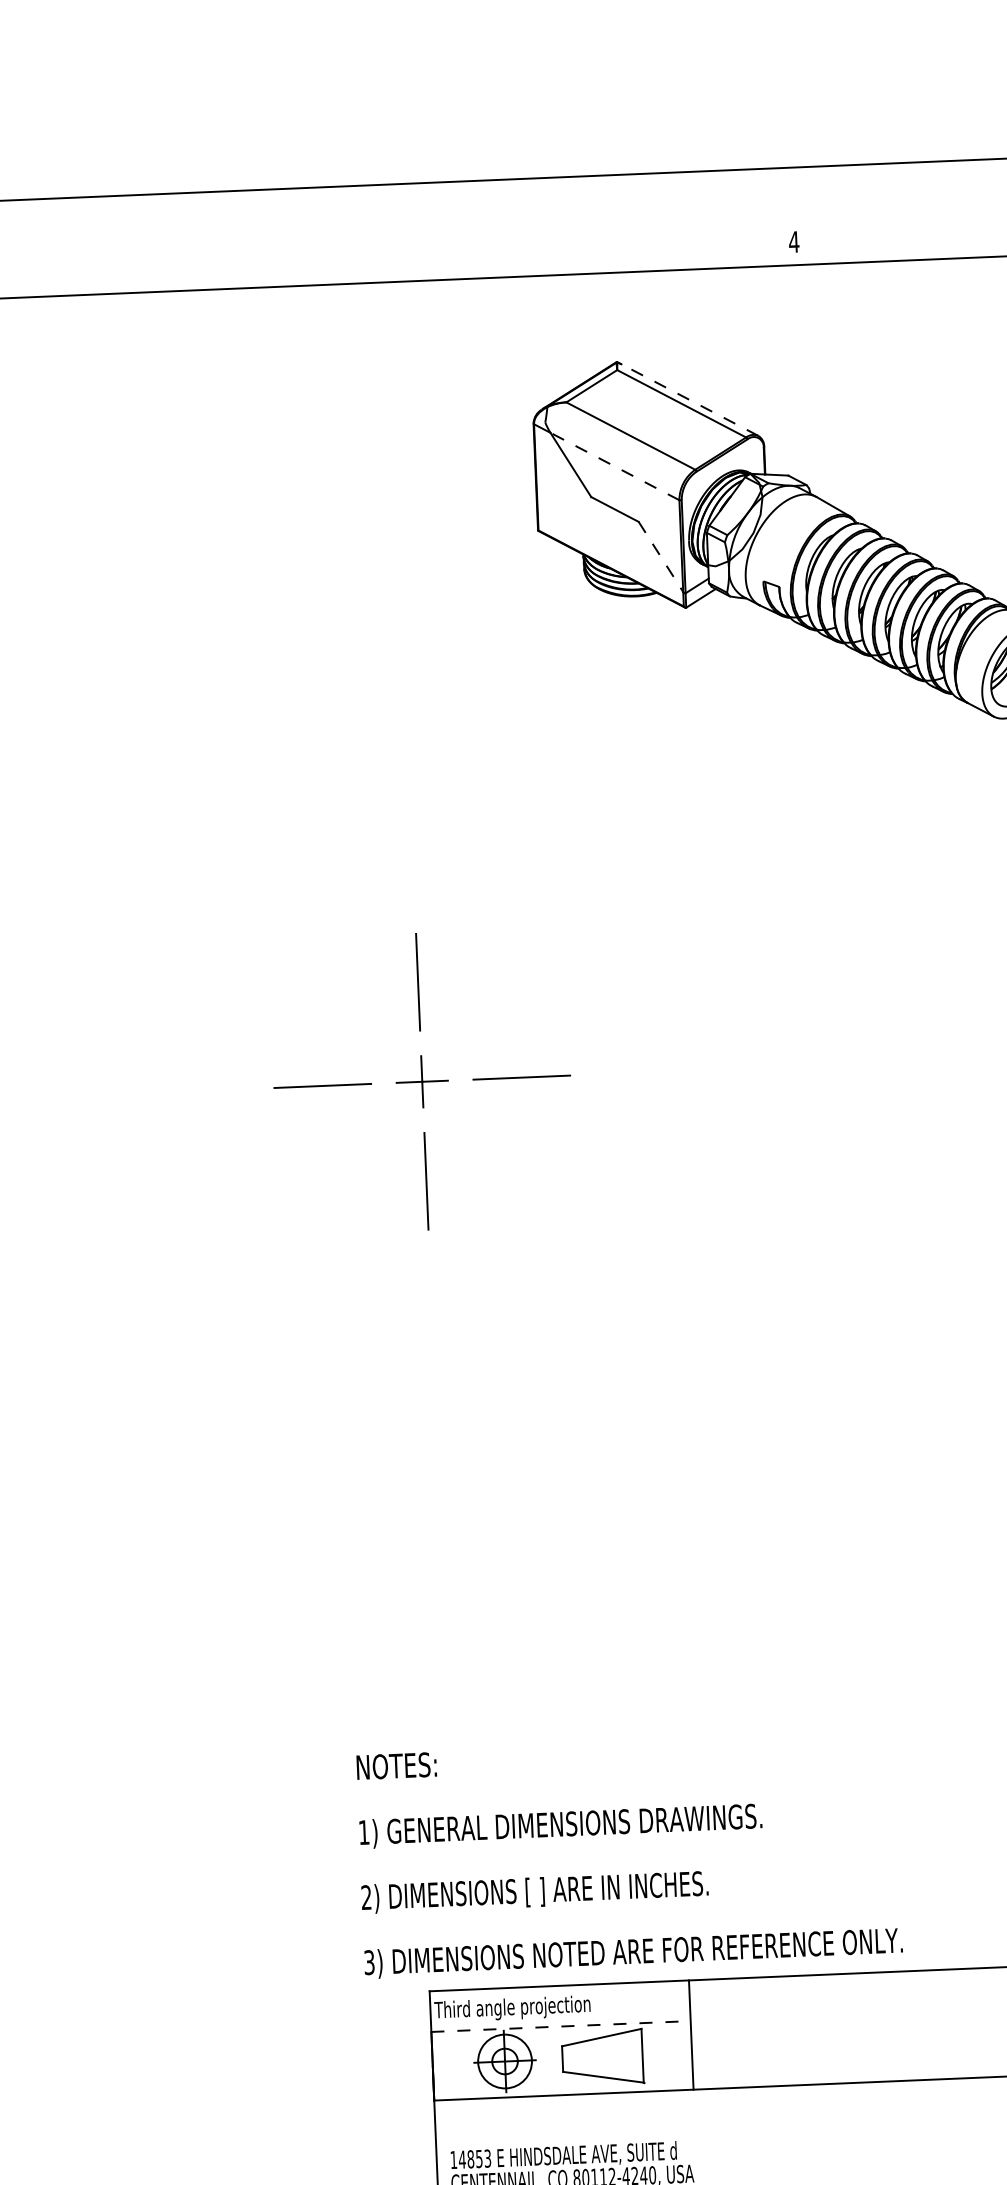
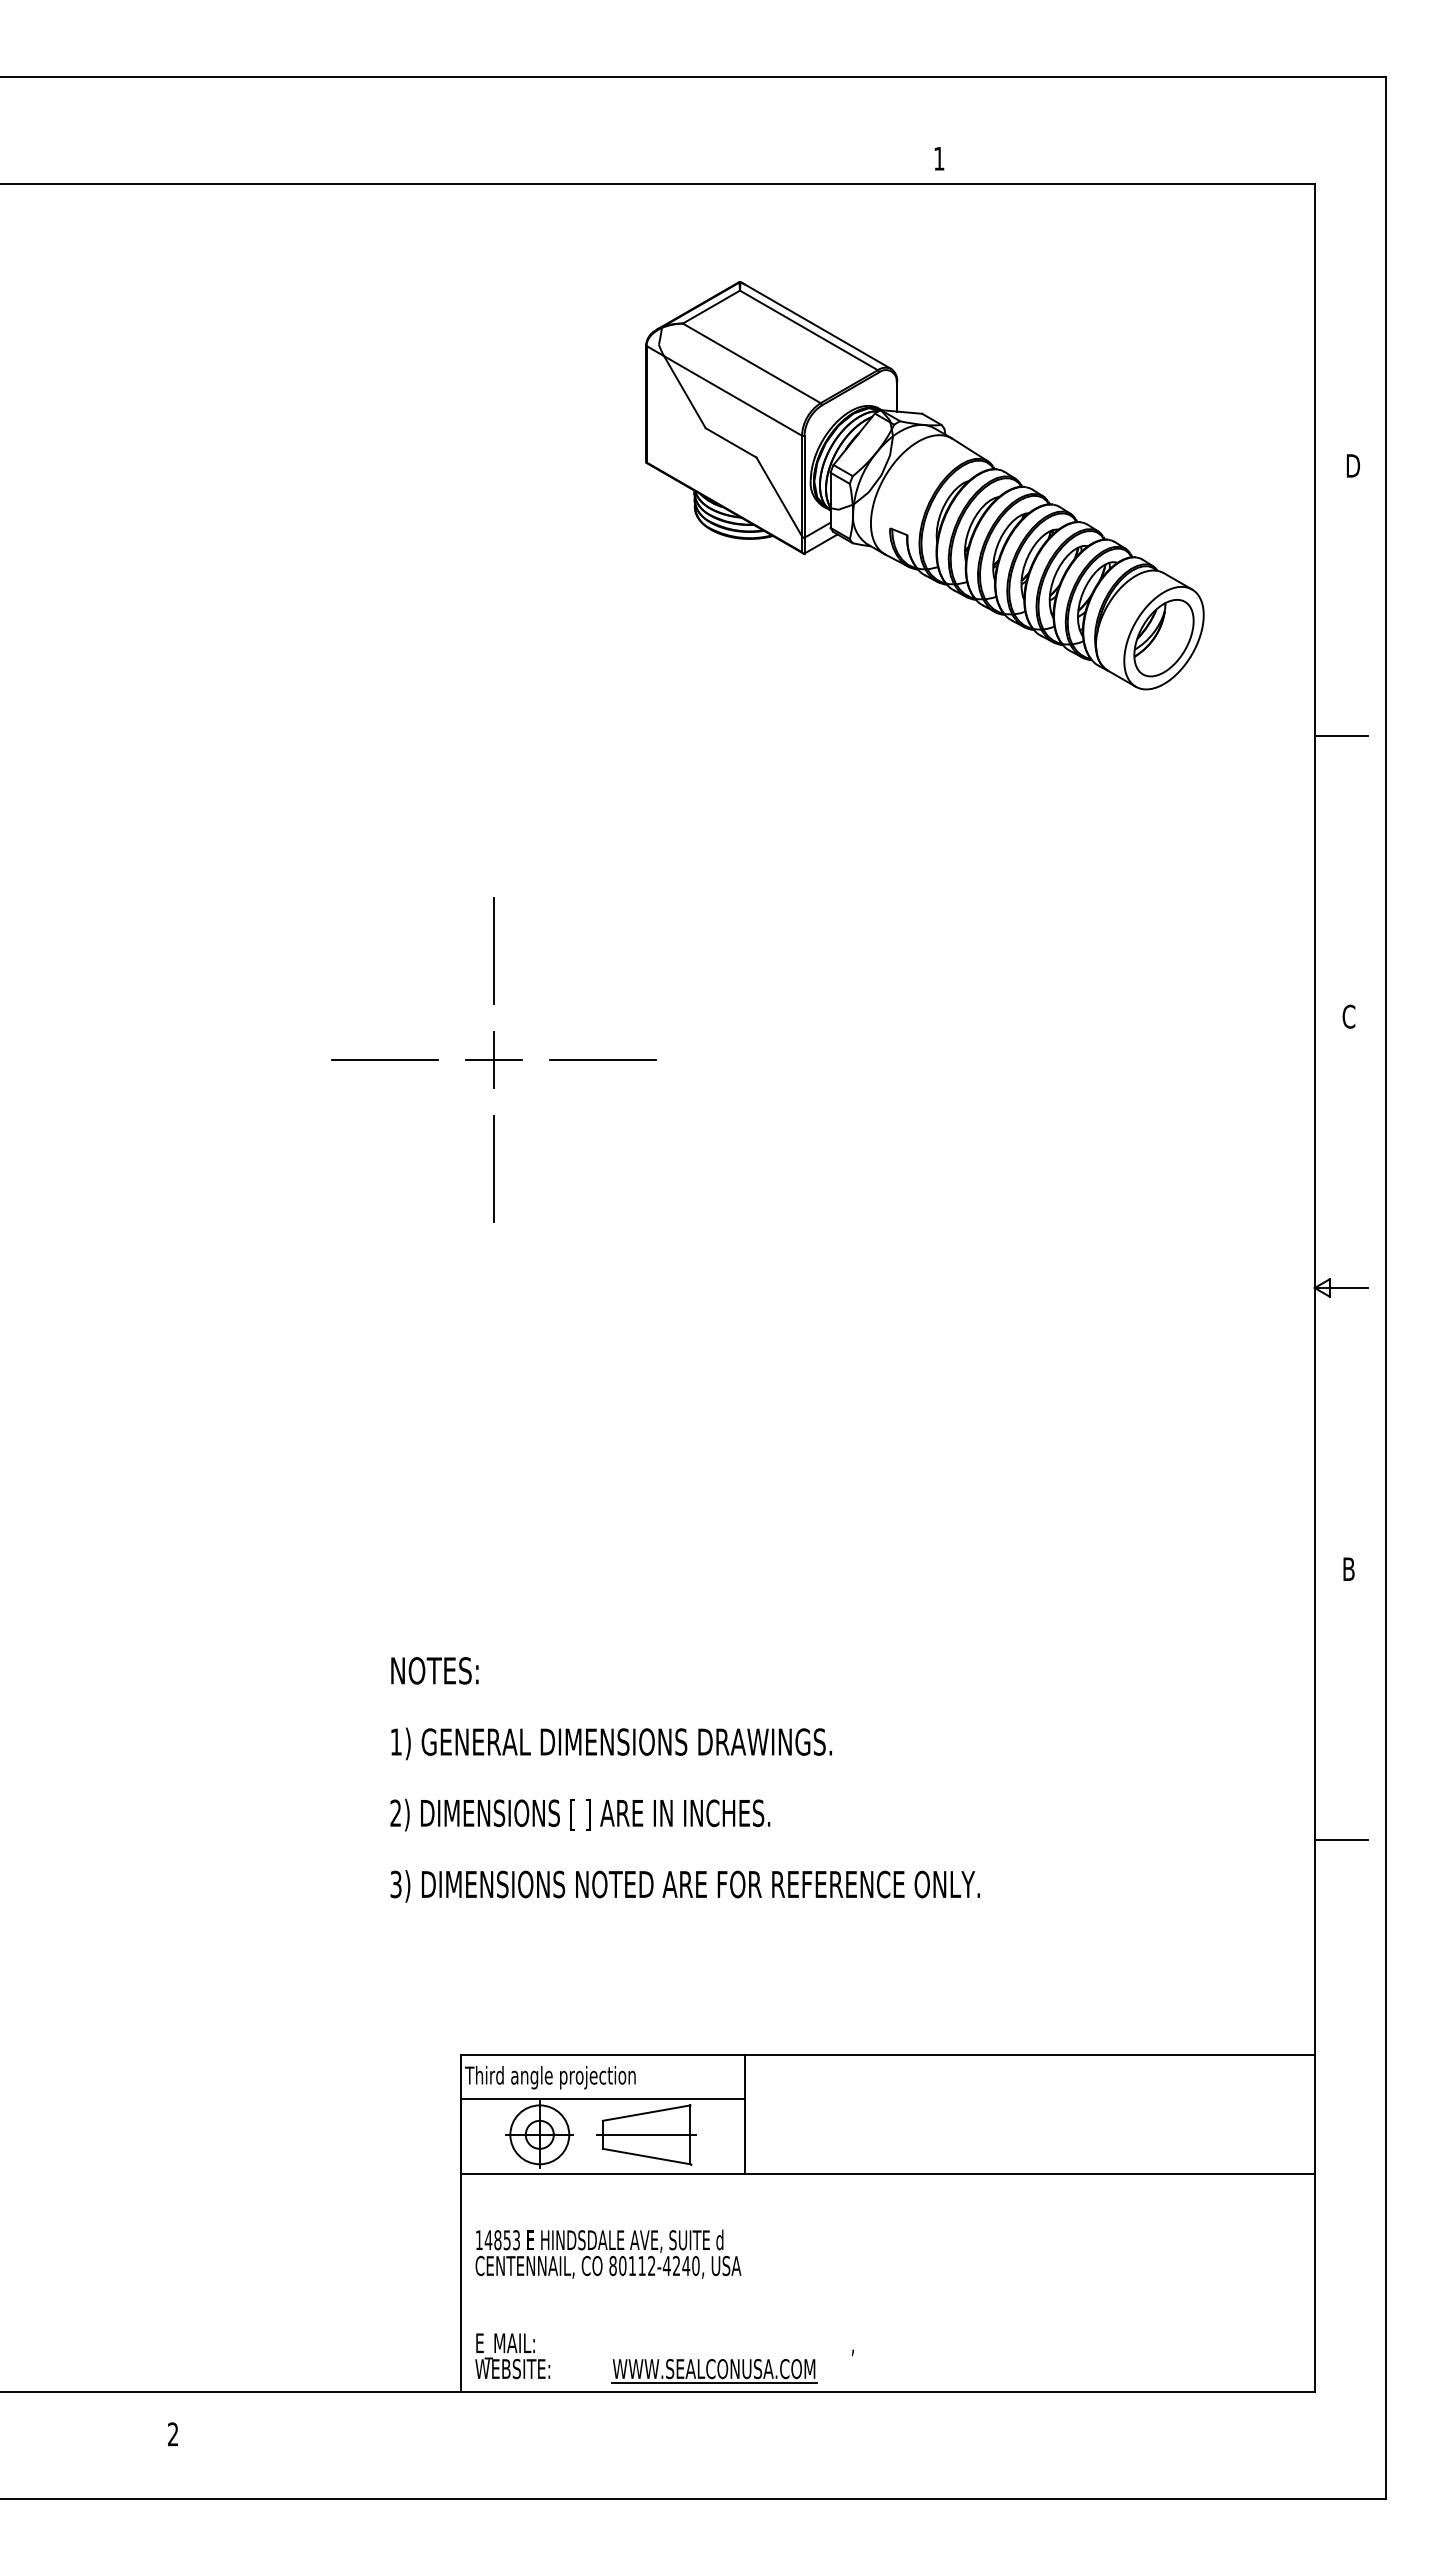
text: (793, 241) -> (938, 158), 4 -> 1
line: (690, 399) -> (818, 326), dashed -> solid
line: (615, 466) -> (733, 395), dashed -> solid
line: (661, 557) -> (779, 497), dashed -> solid
text: (628, 1855) -> (684, 1779), moved
line: (561, 2026) -> (603, 2099), dashed -> solid
line: (602, 2057) -> (646, 2134), added

